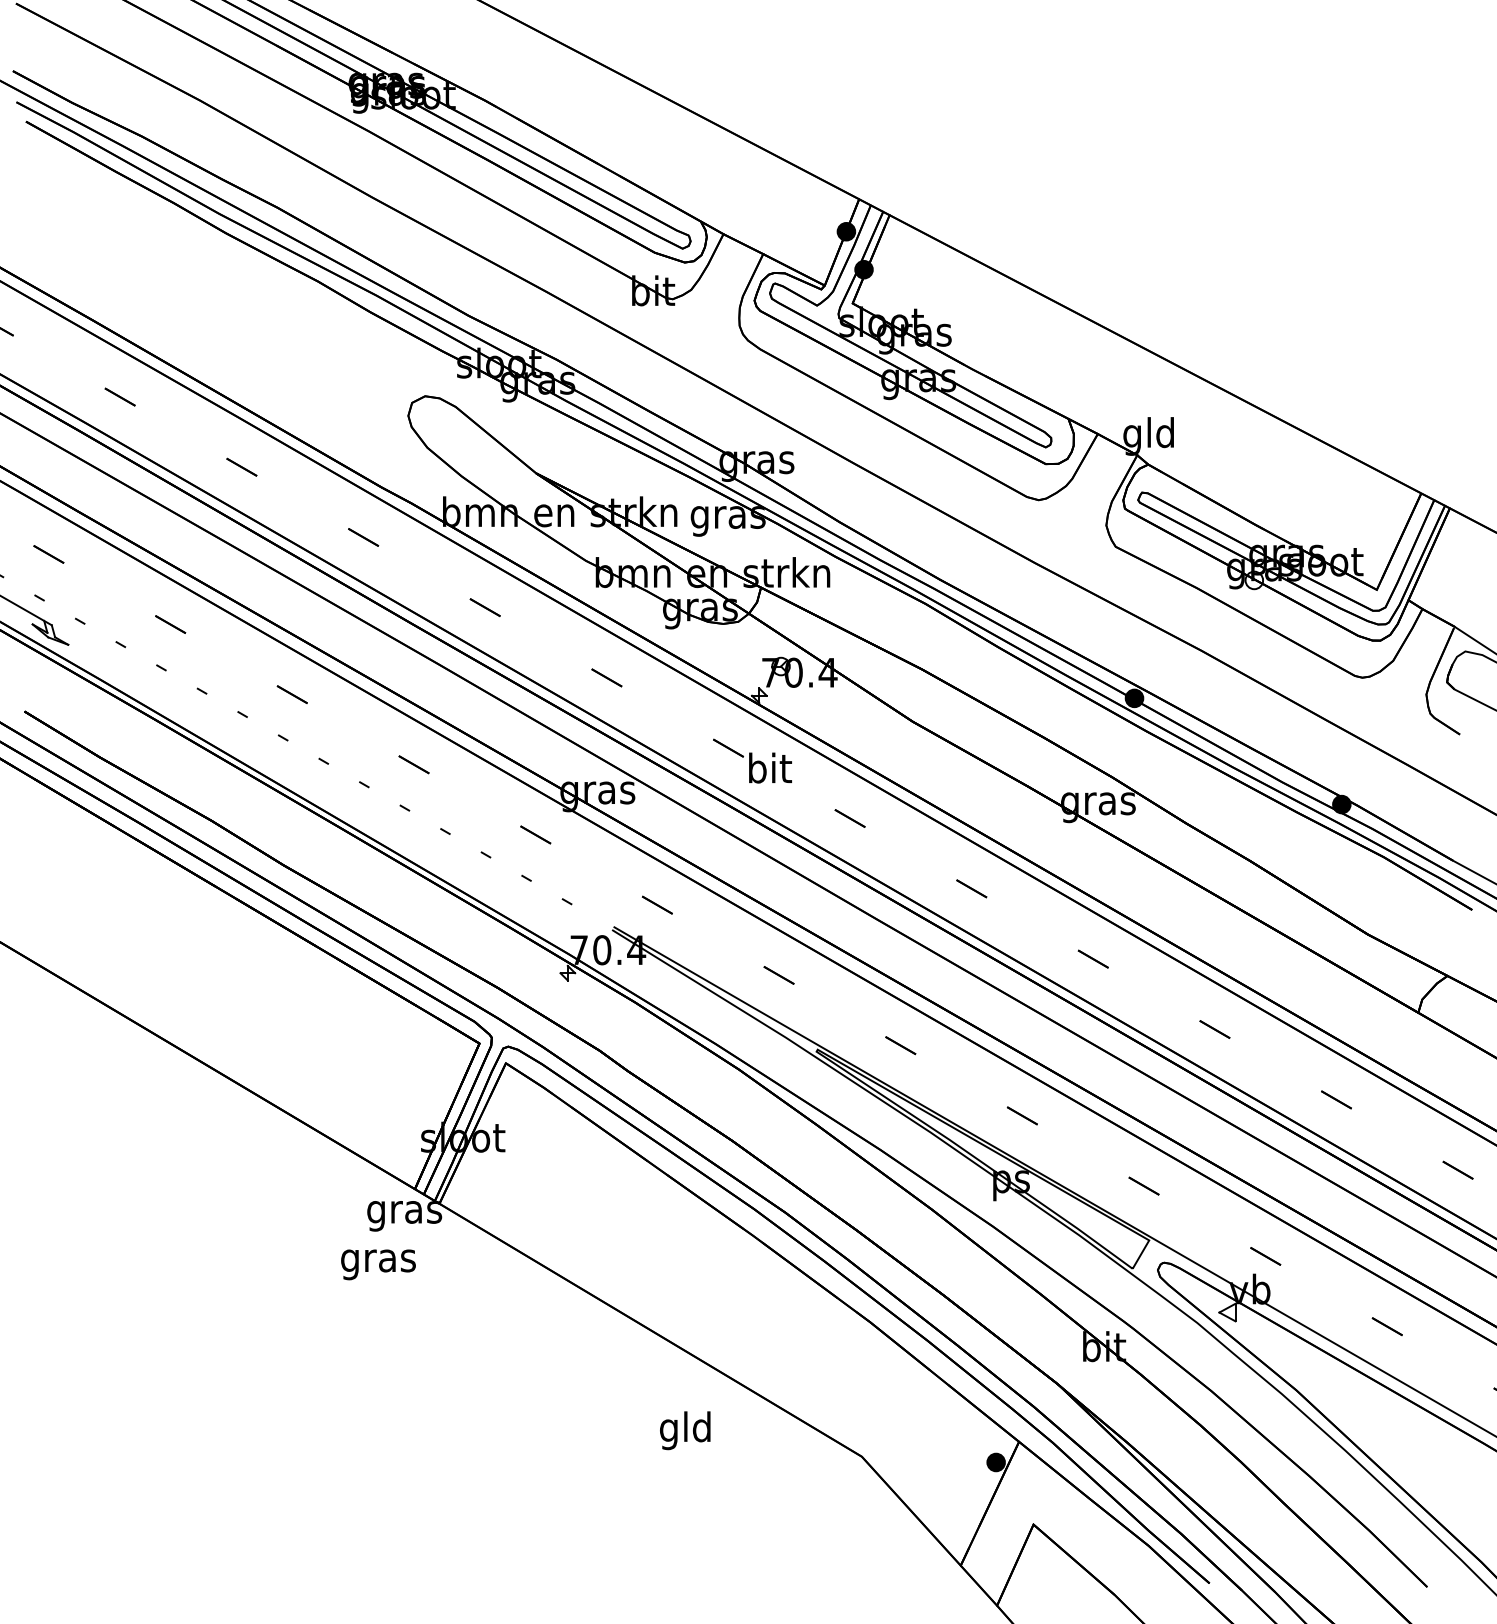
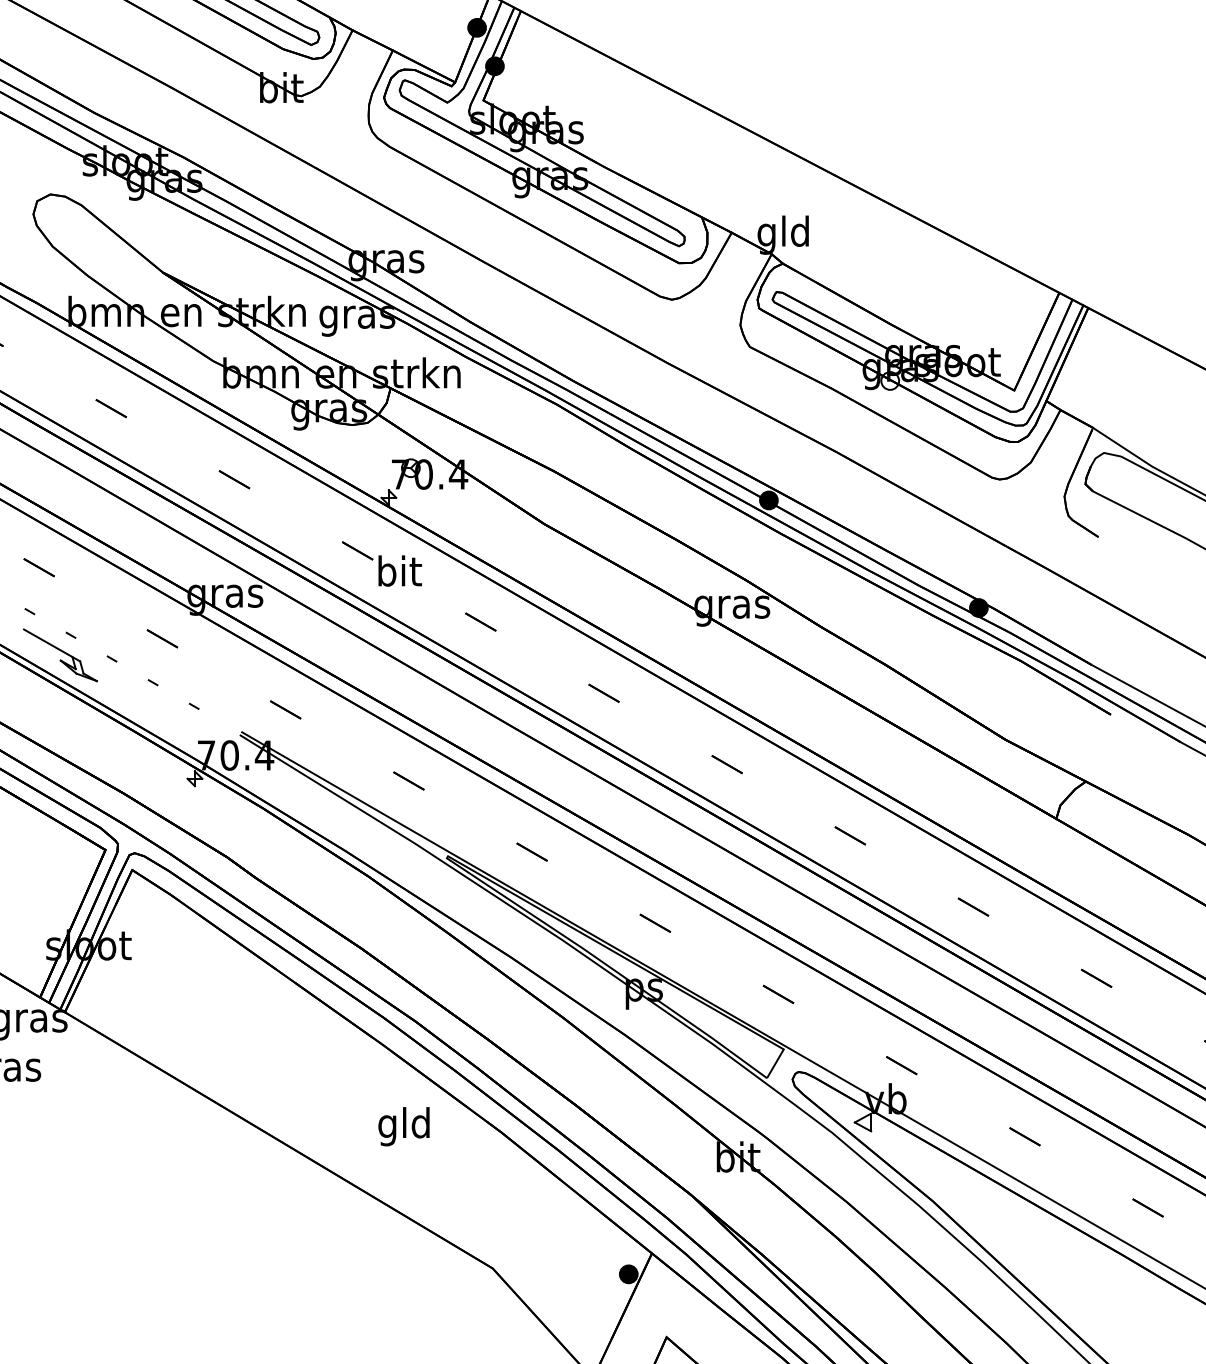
part: (435, 850) -> (60, 654), added
text: (685, 1430) -> (404, 1126), moved

